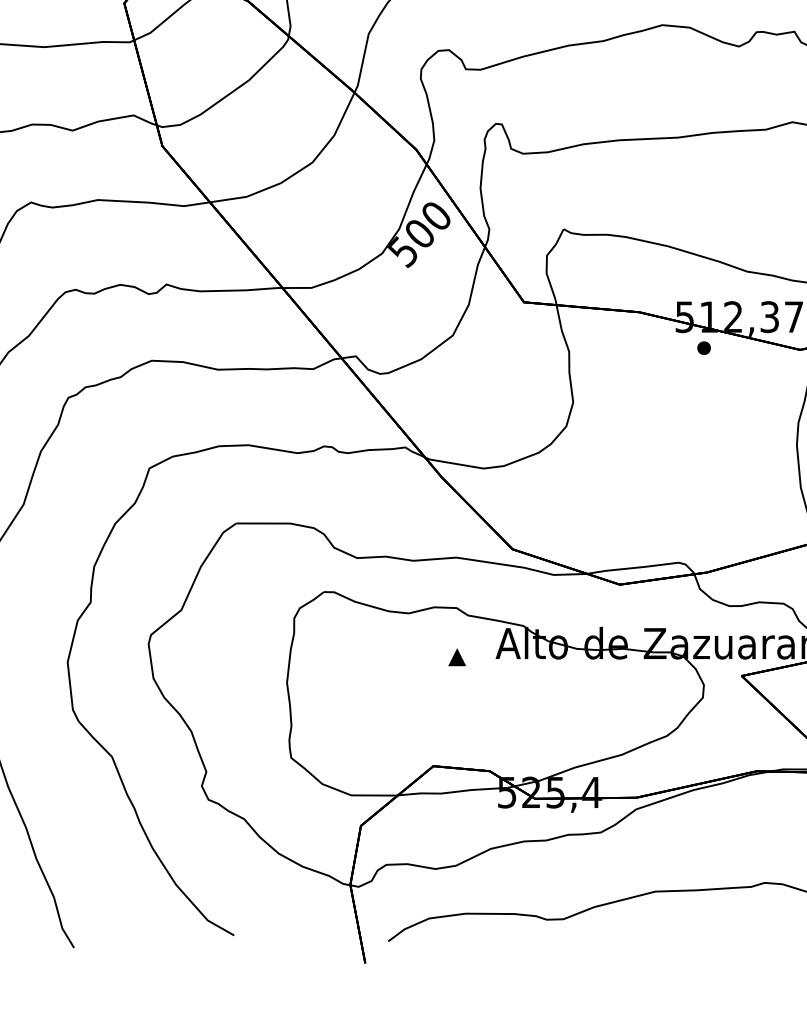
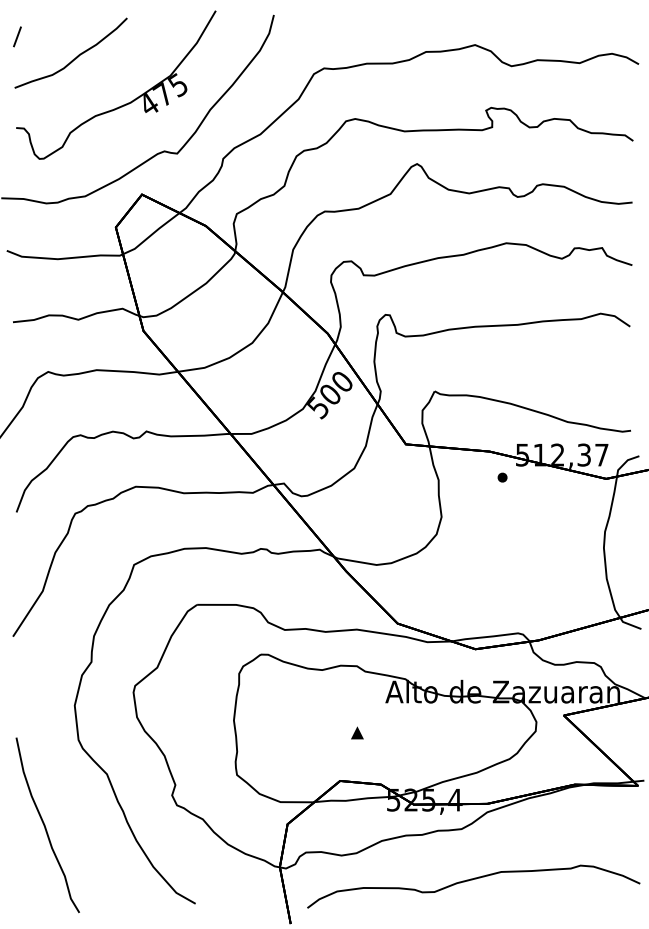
part: (703, 347) -> (502, 477), moved
part: (457, 656) -> (357, 732), moved

